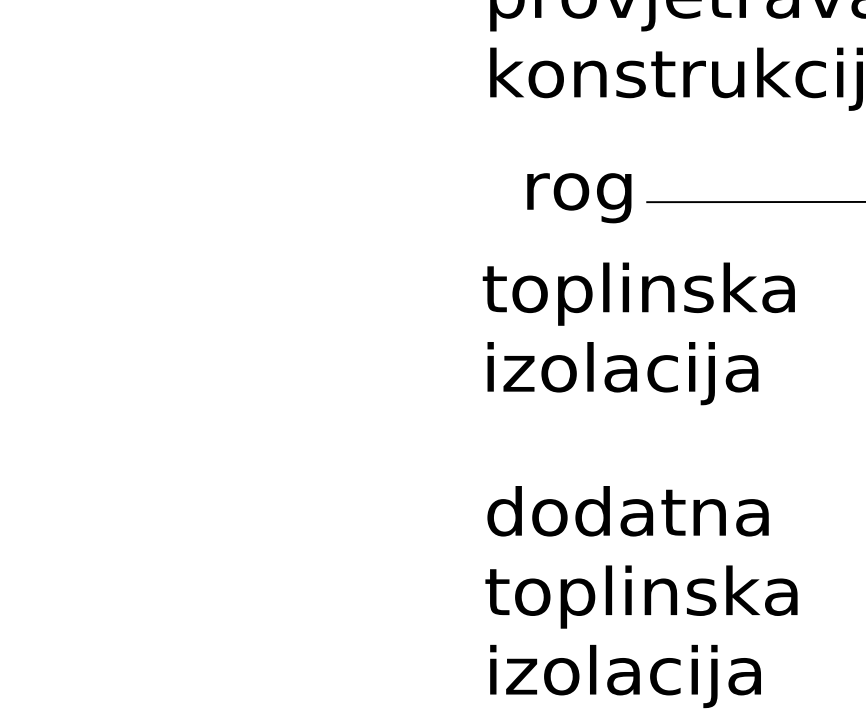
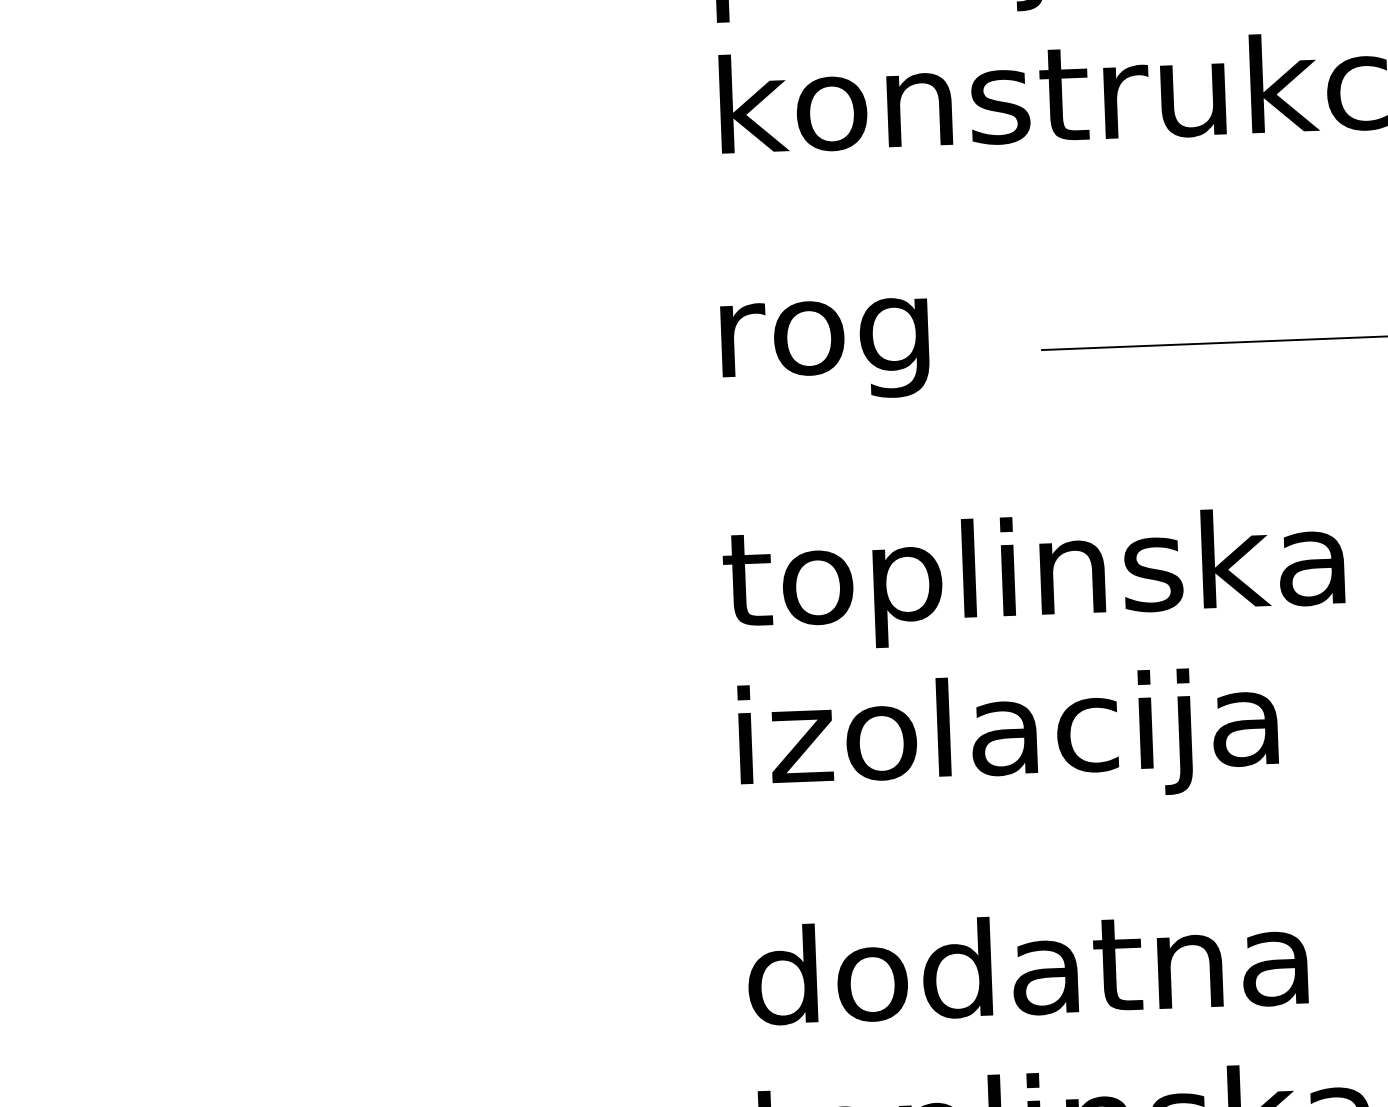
text: (579, 198) -> (825, 351), moved
text: (638, 333) -> (1036, 657), moved

